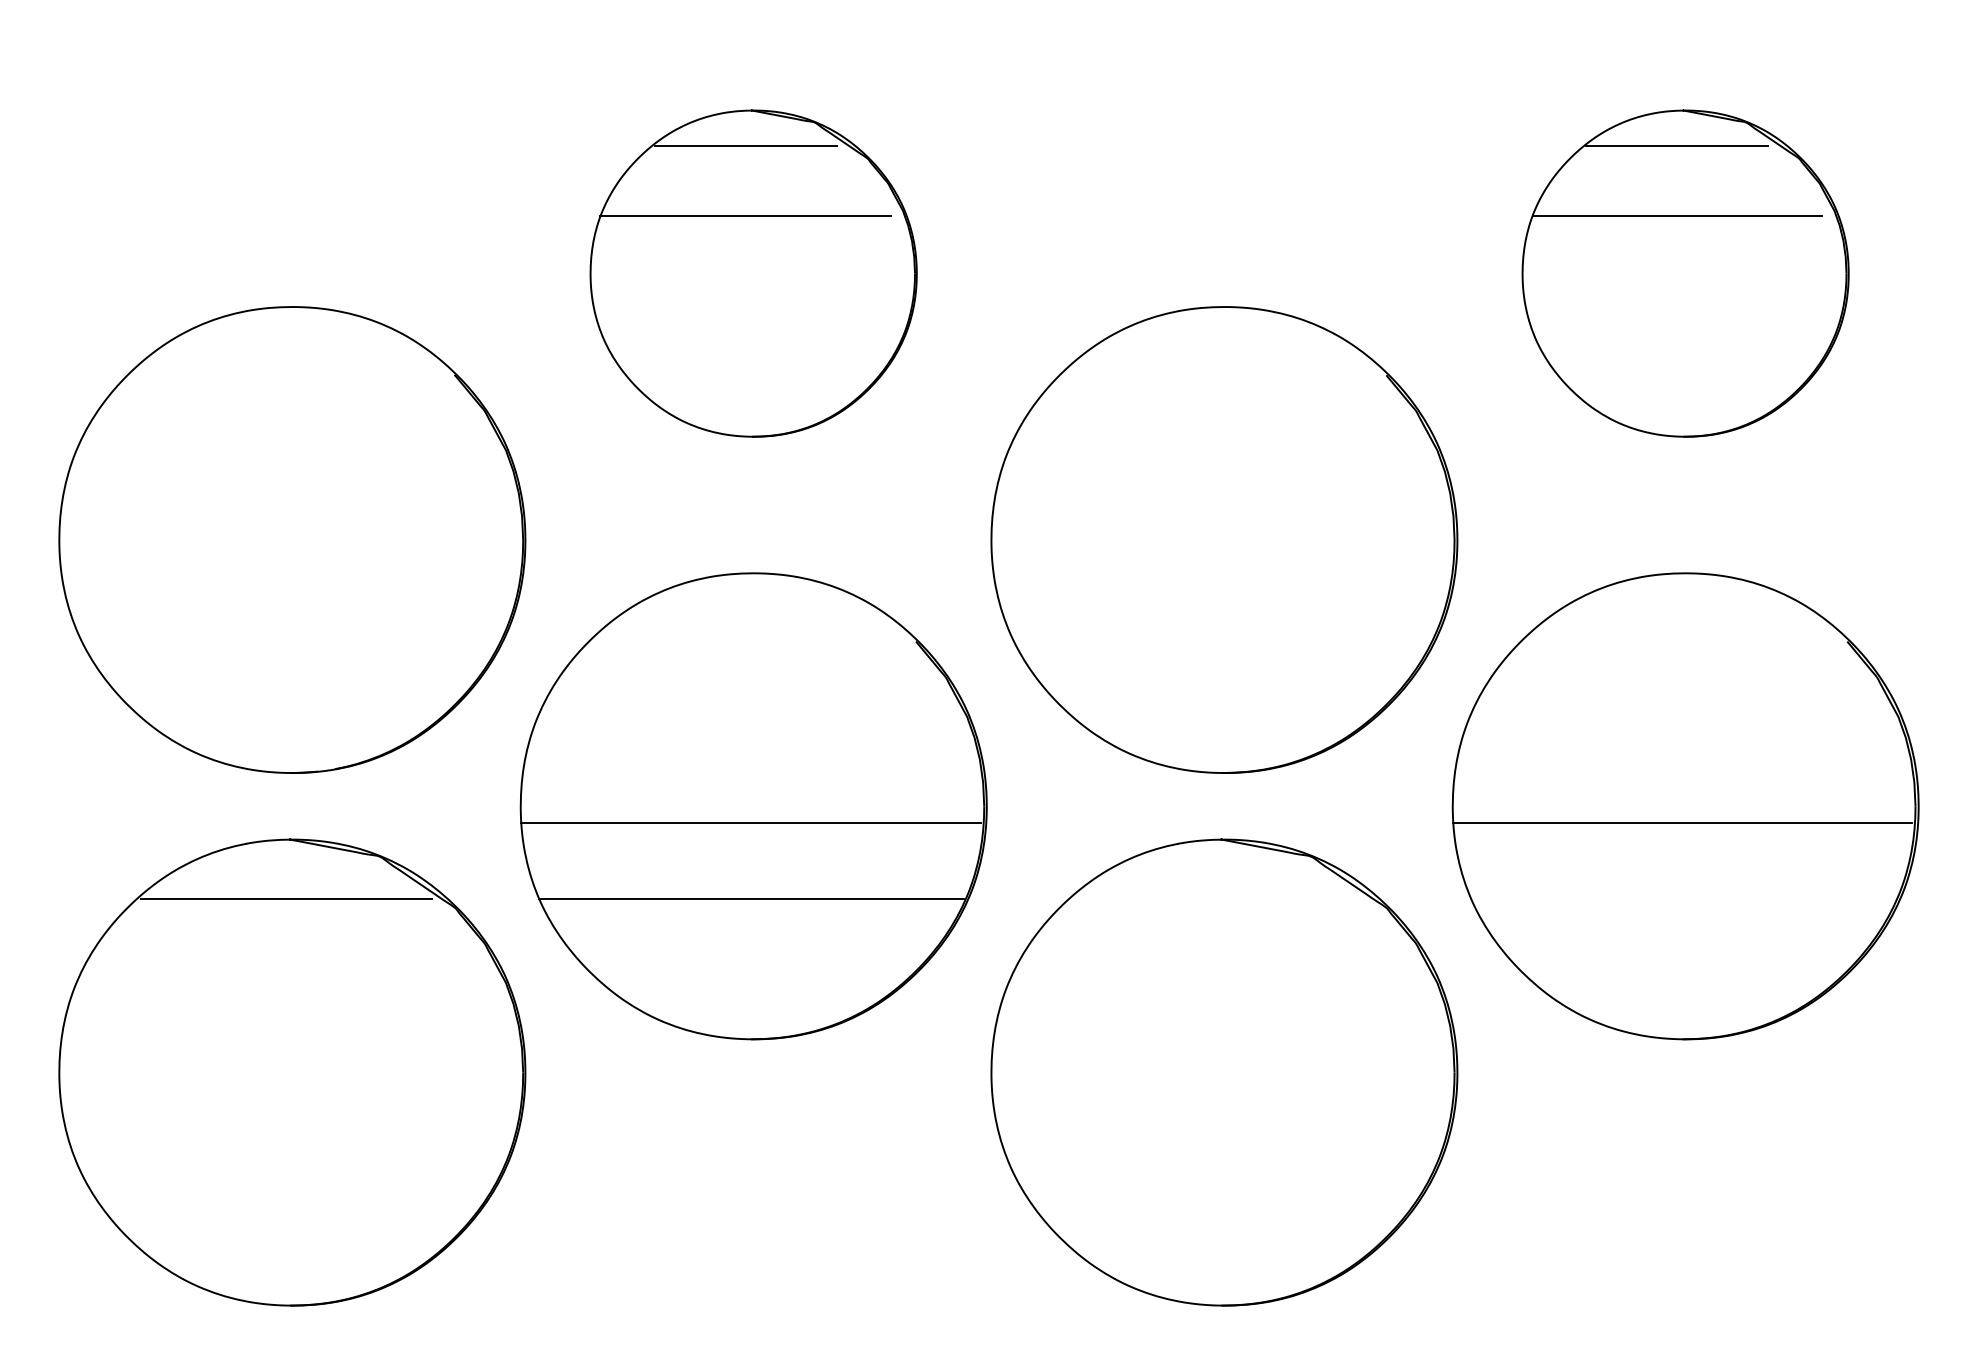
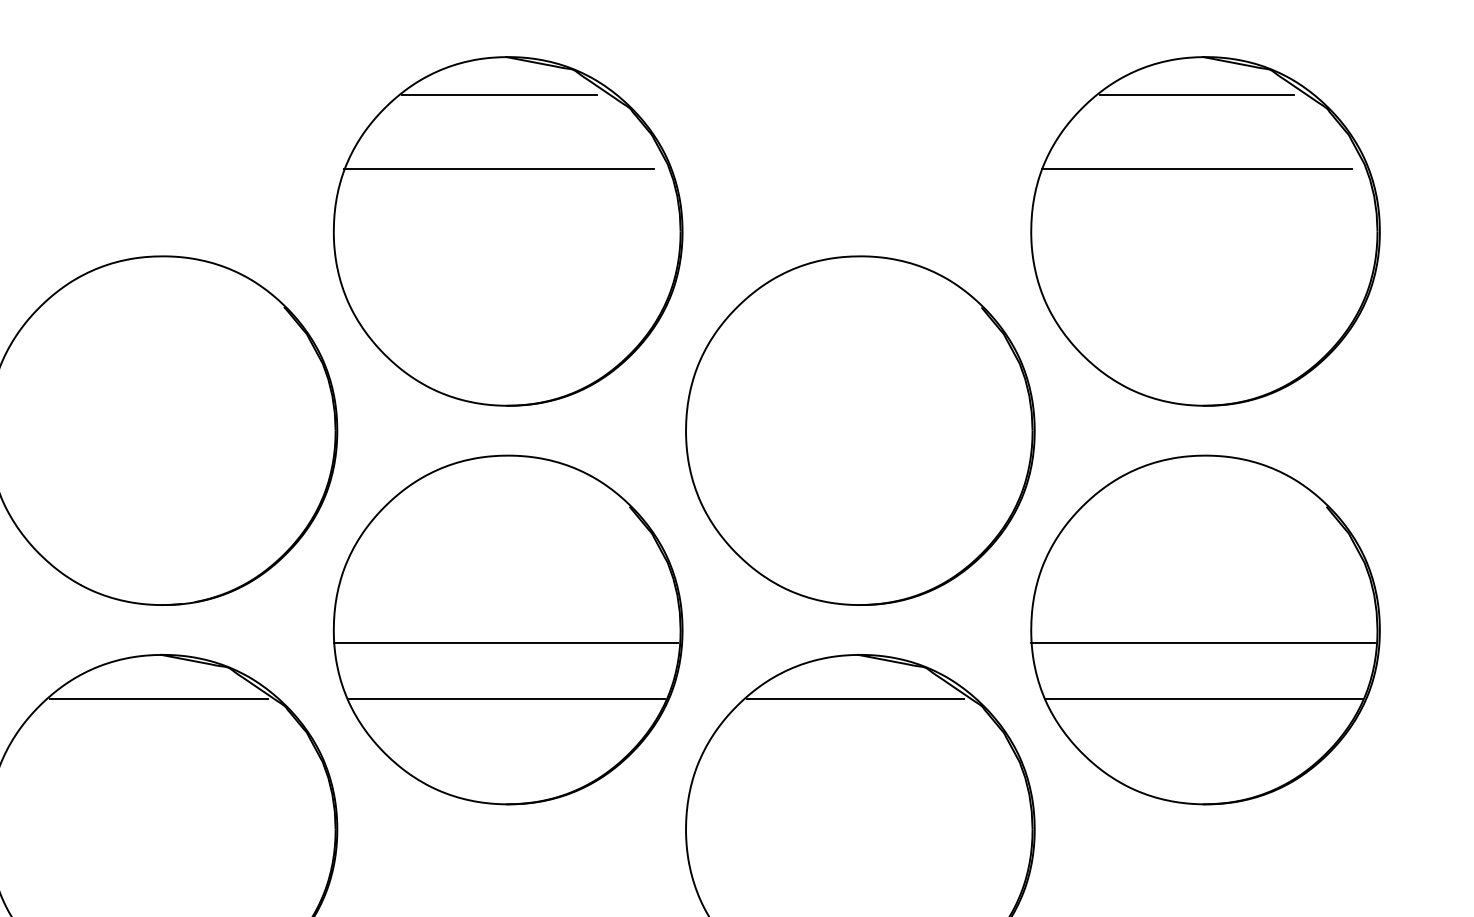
part: (753, 273) -> (507, 231), size x1.43
part: (1685, 273) -> (1205, 231), size x1.43
line: (1218, 898) -> (855, 698), added
line: (1682, 898) -> (1203, 698), added

